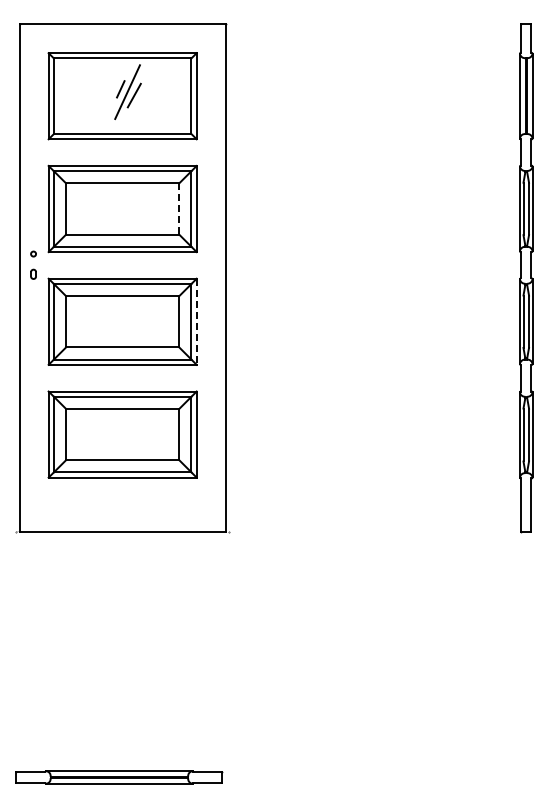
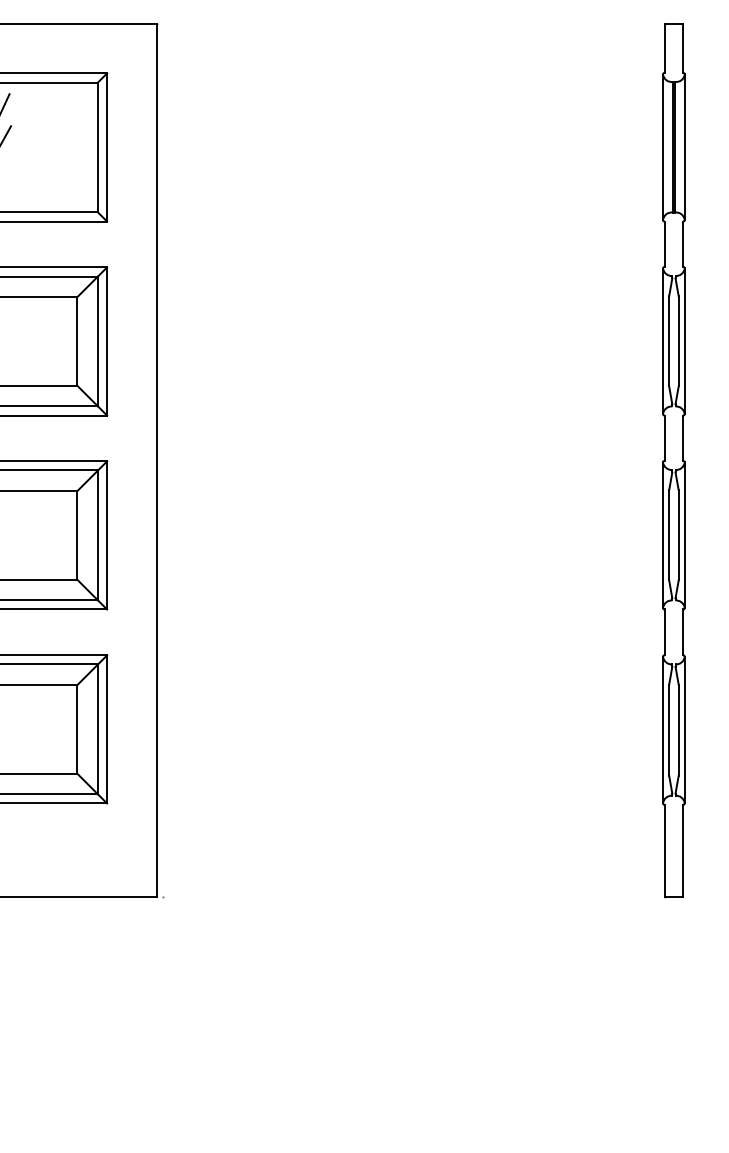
line: (179, 209) -> (77, 342), dashed -> solid
line: (196, 322) -> (106, 536), dashed -> solid

